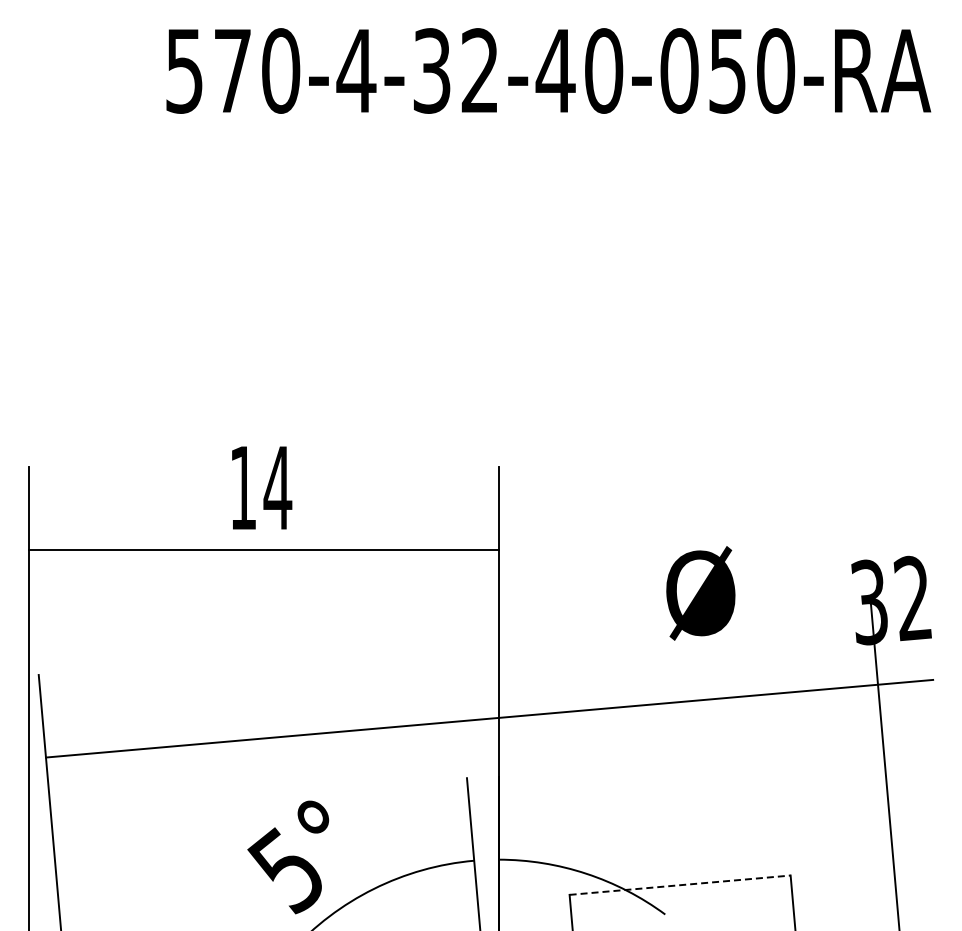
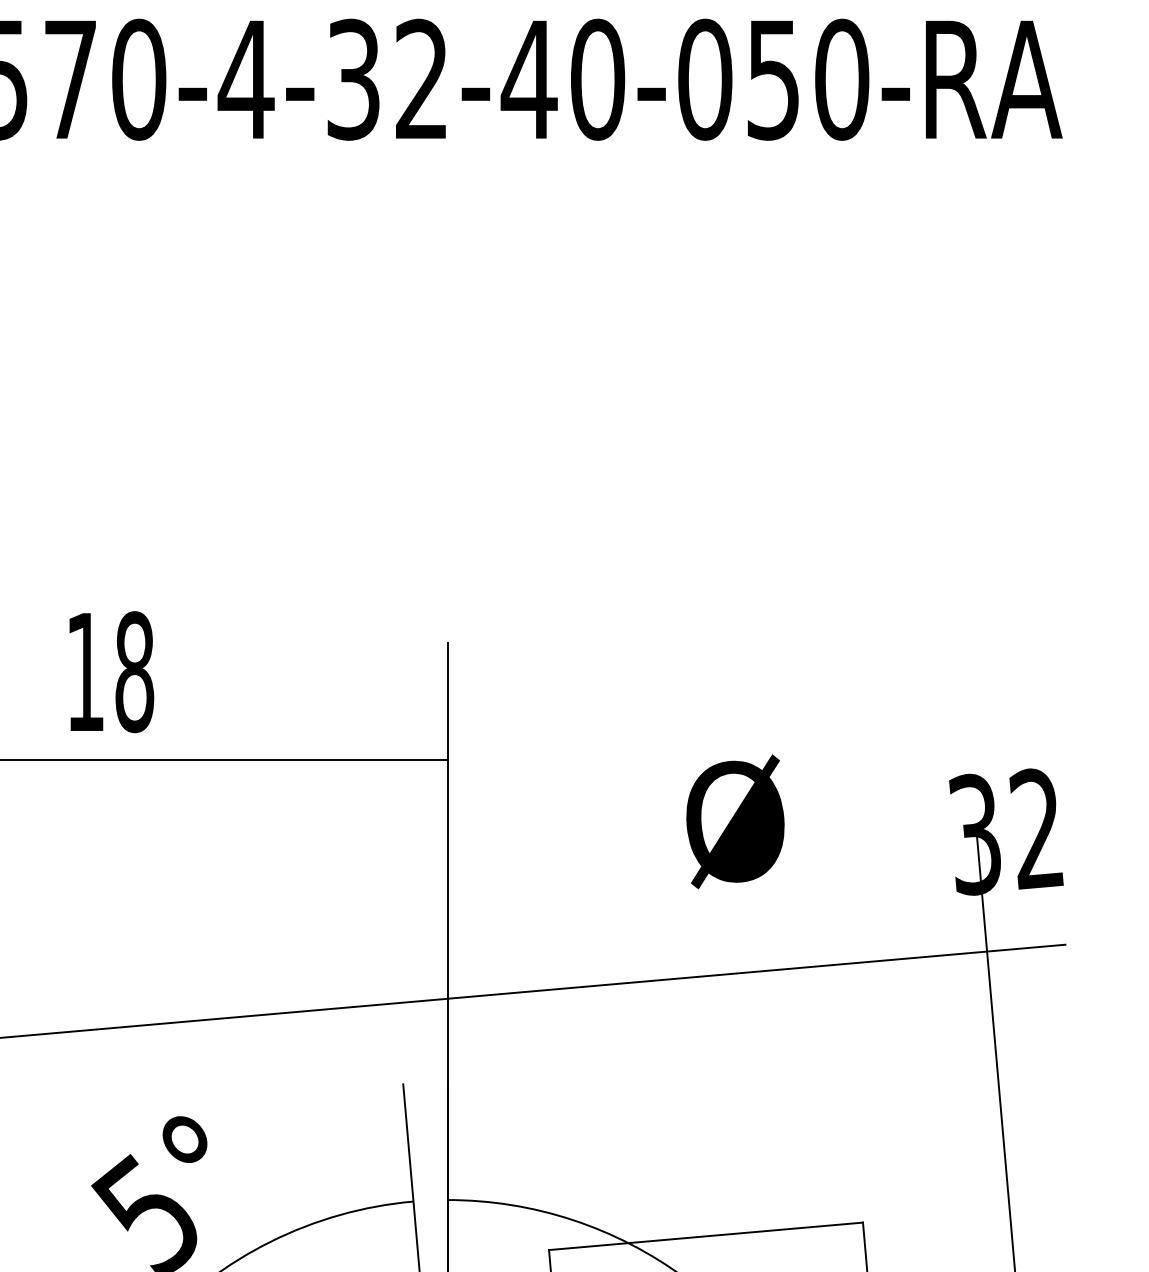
text: (277, 487) -> (134, 671), 14 -> 18
line: (680, 885) -> (706, 1236), dashed -> solid

